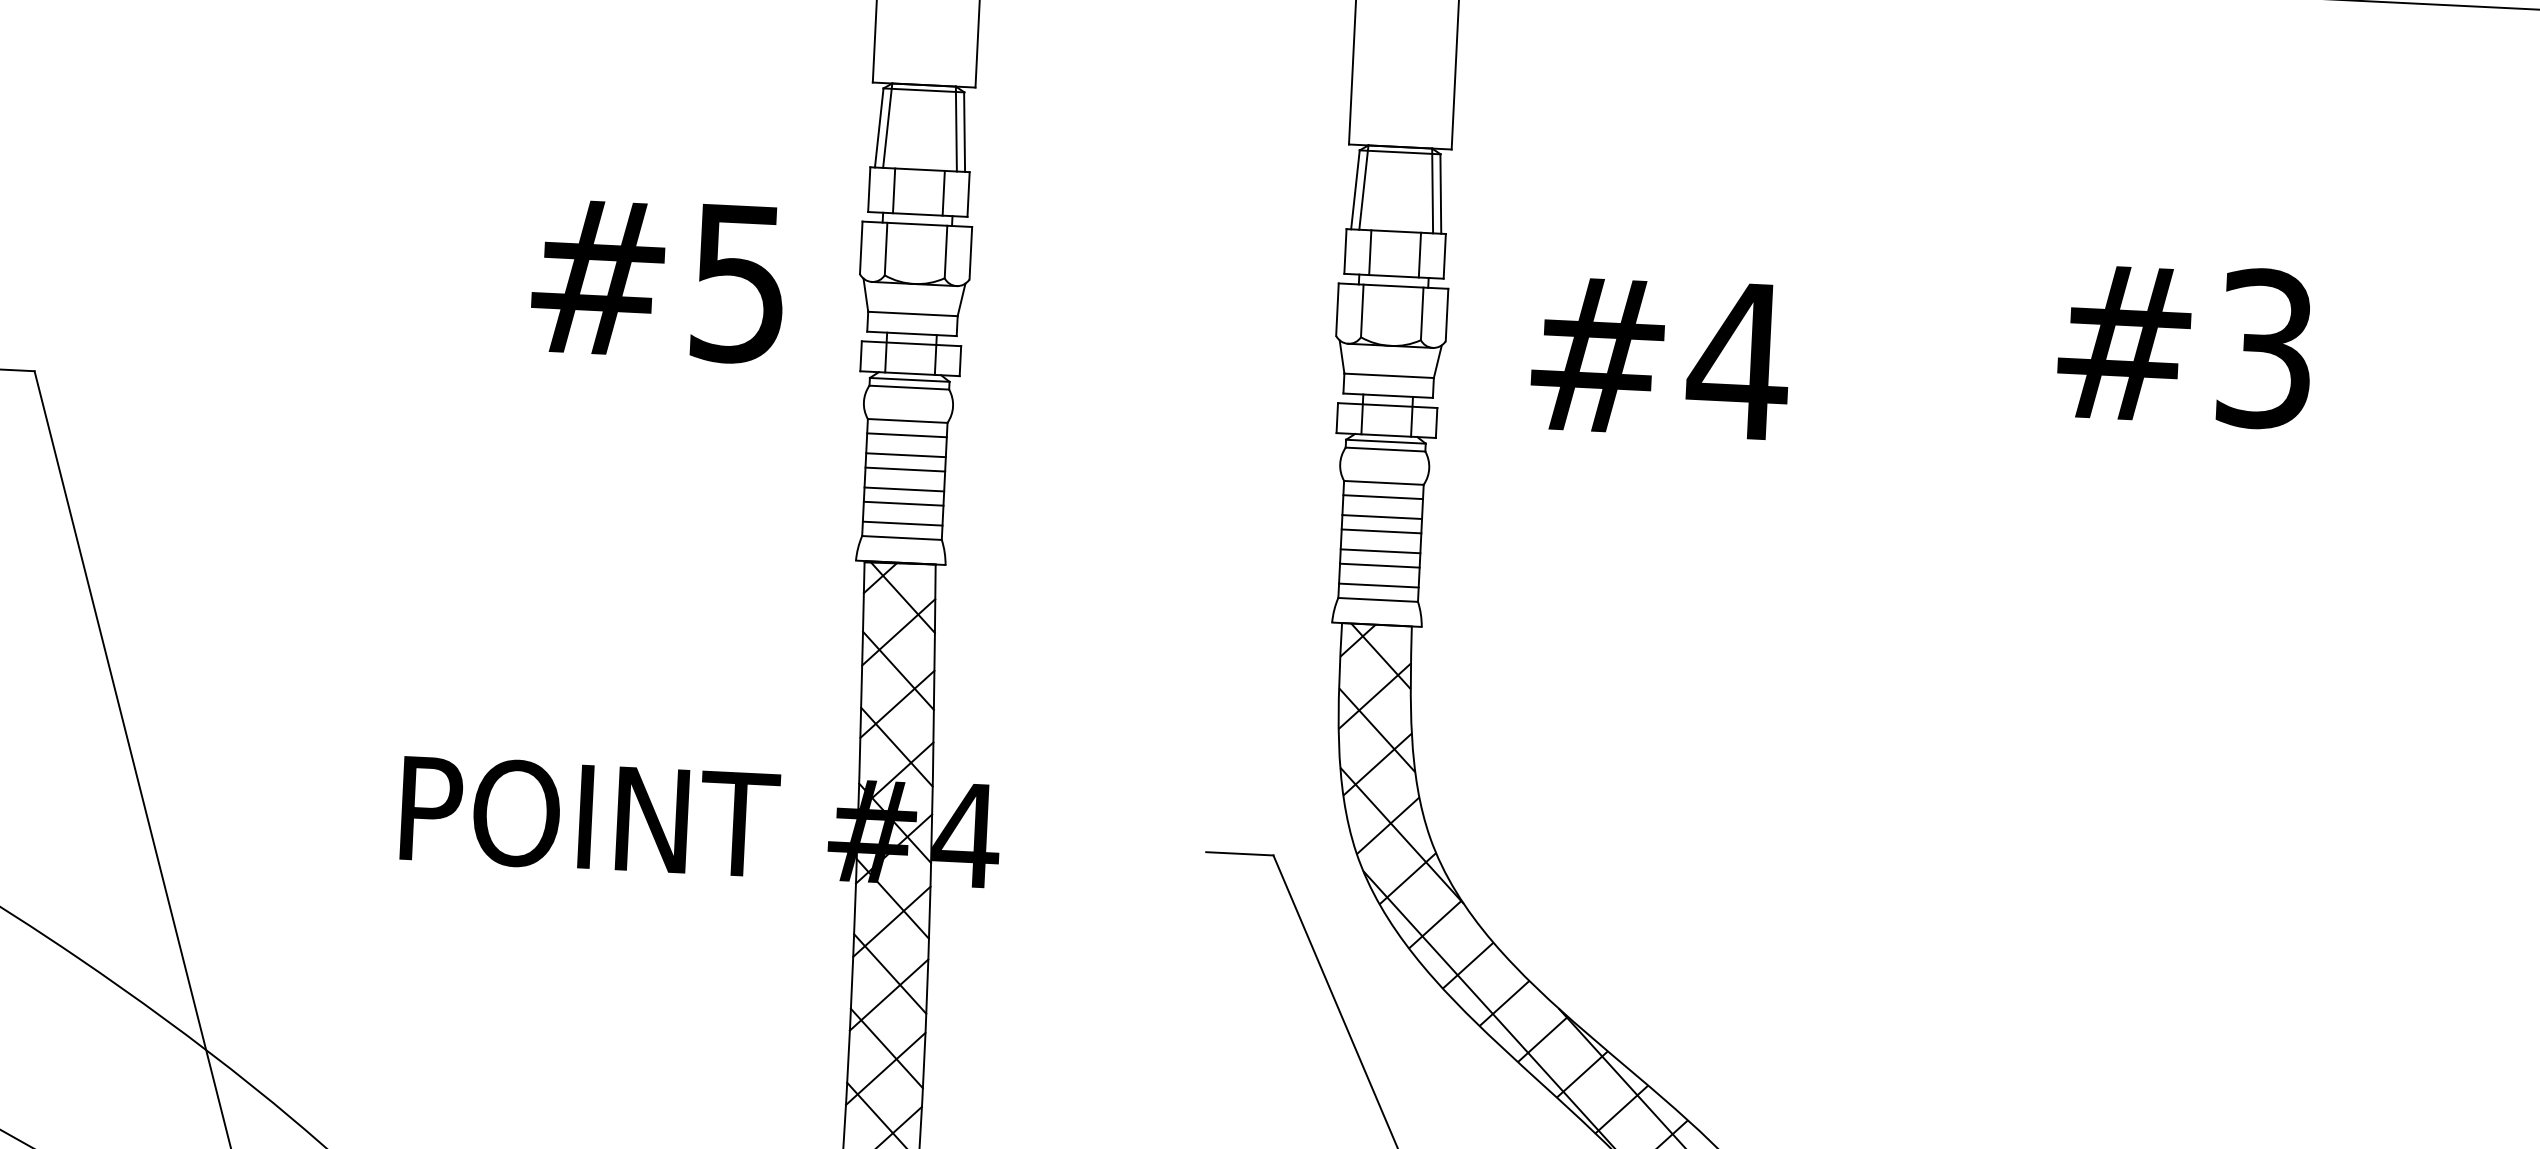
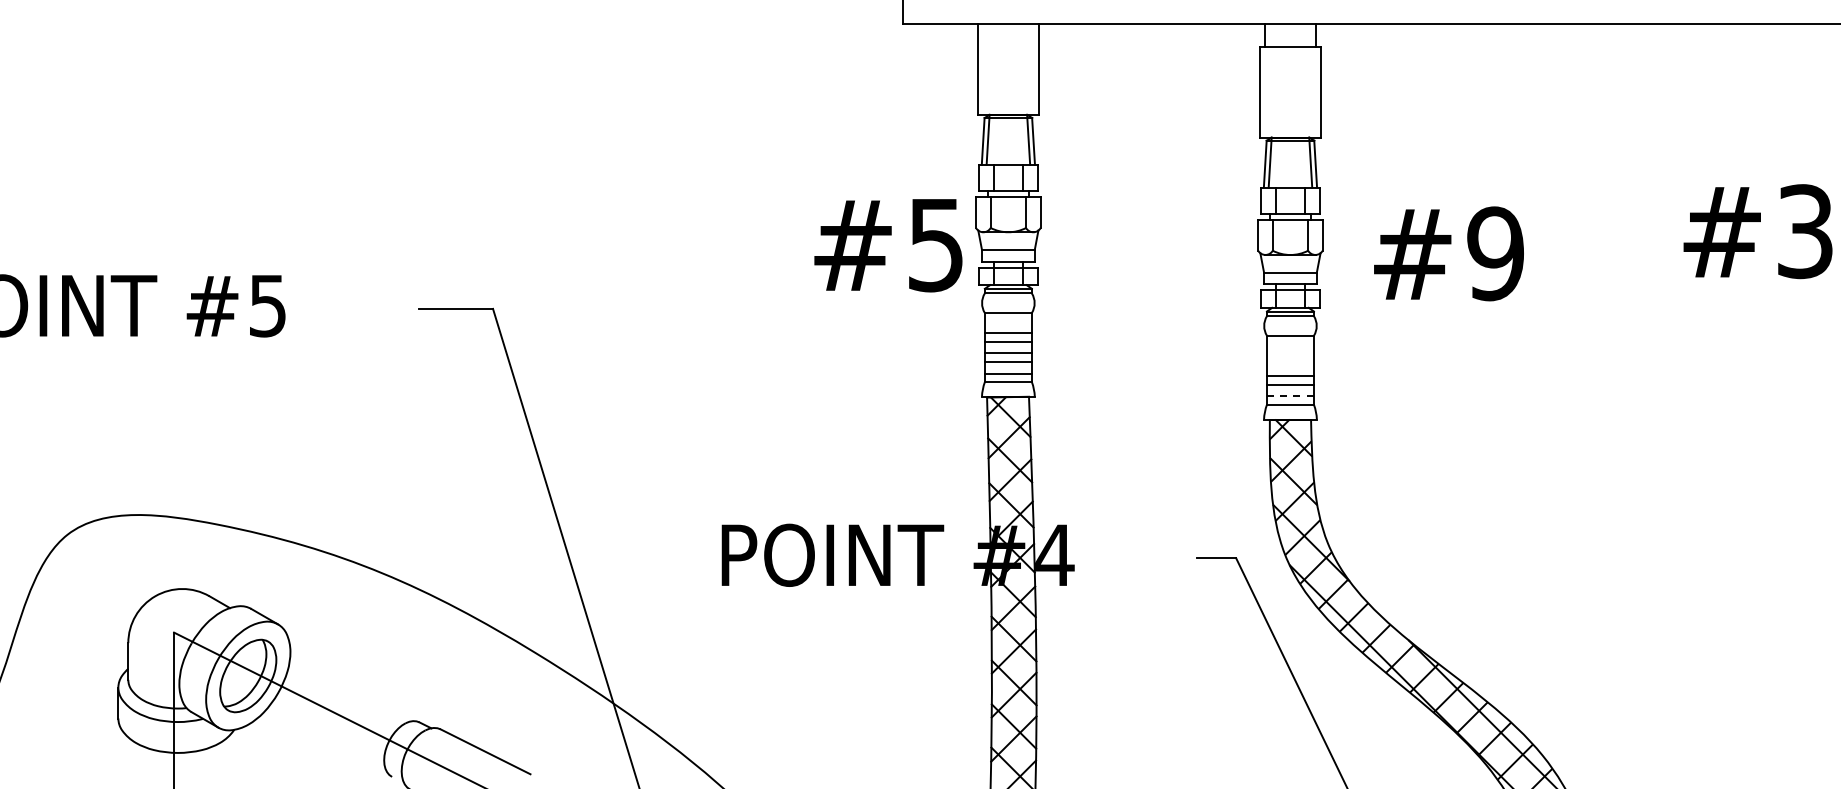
text: (658, 280) -> (888, 245), moved
text: (1738, 360) -> (1495, 253), #4 -> #9
line: (905, 435) -> (1007, 321), removed
line: (1381, 497) -> (1289, 344), removed
line: (1380, 516) -> (1289, 355), removed
line: (1379, 531) -> (1289, 364), removed
line: (1378, 585) -> (1290, 396), solid -> dashed

